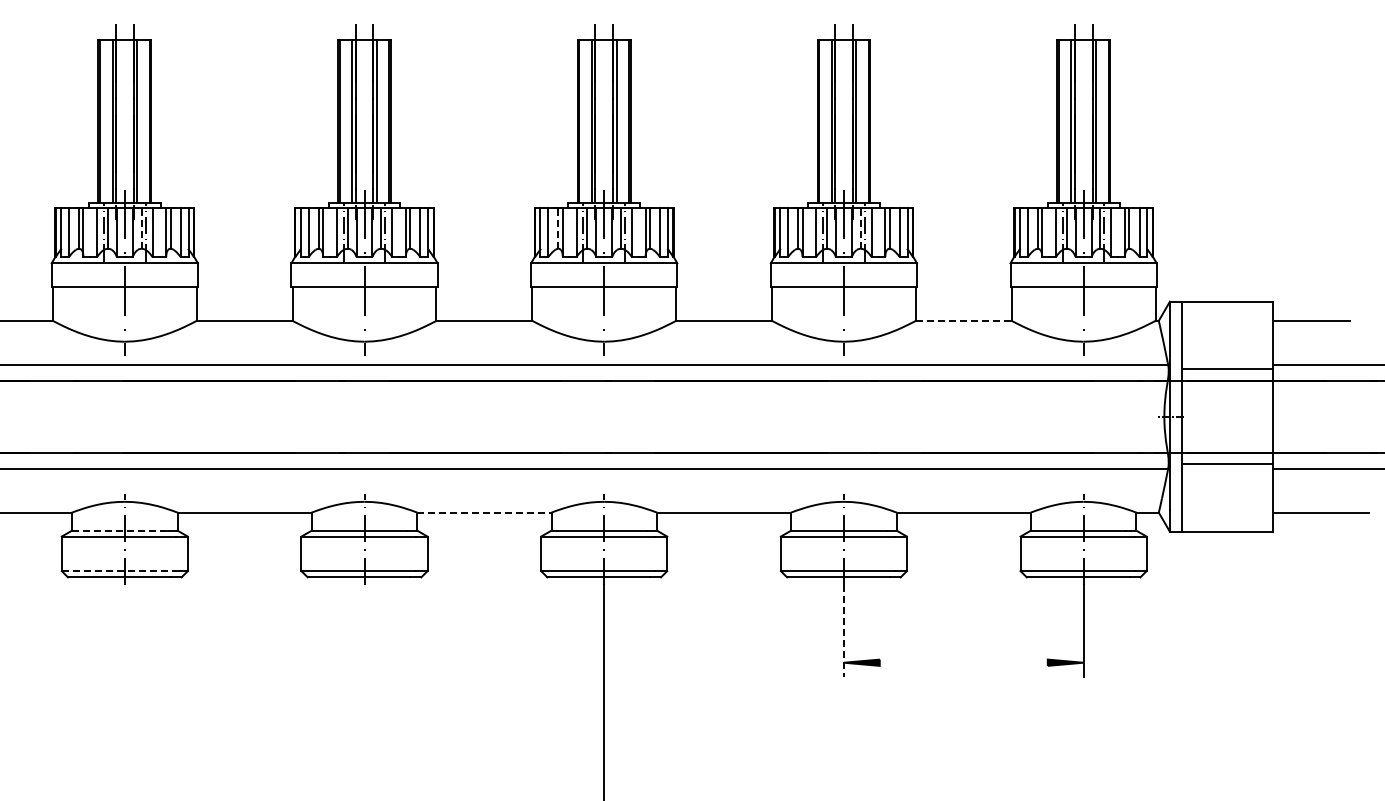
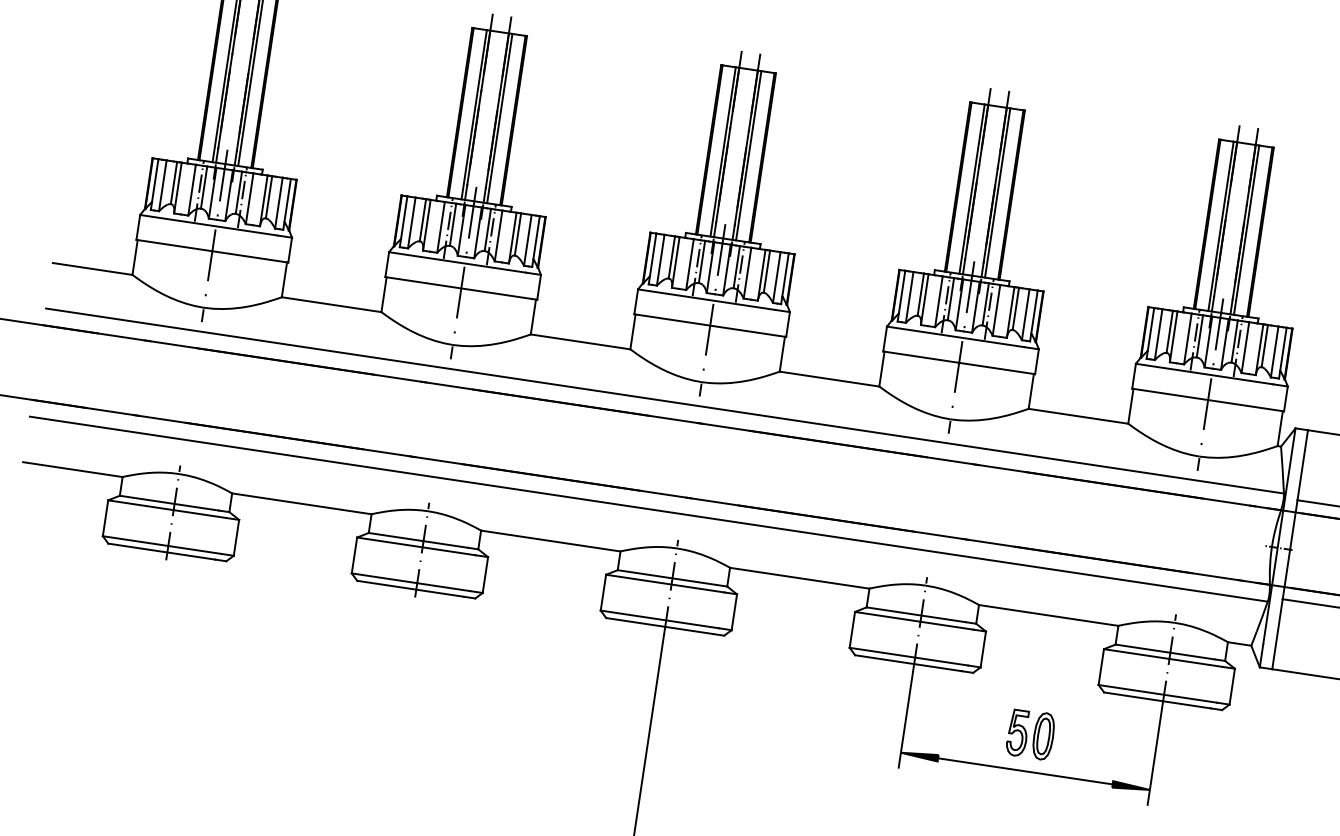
line: (141, 228) -> (238, 192), dashed -> solid
line: (558, 228) -> (671, 257), dashed -> solid
line: (860, 228) -> (985, 304), dashed -> solid
line: (963, 320) -> (1078, 415), dashed -> solid
line: (484, 512) -> (550, 540), dashed -> solid
line: (119, 530) -> (169, 502), dashed -> solid
line: (119, 571) -> (162, 545), dashed -> solid
part: (963, 627) -> (1030, 734), added
line: (843, 631) -> (905, 720), dashed -> solid
line: (963, 662) -> (1025, 771), added

